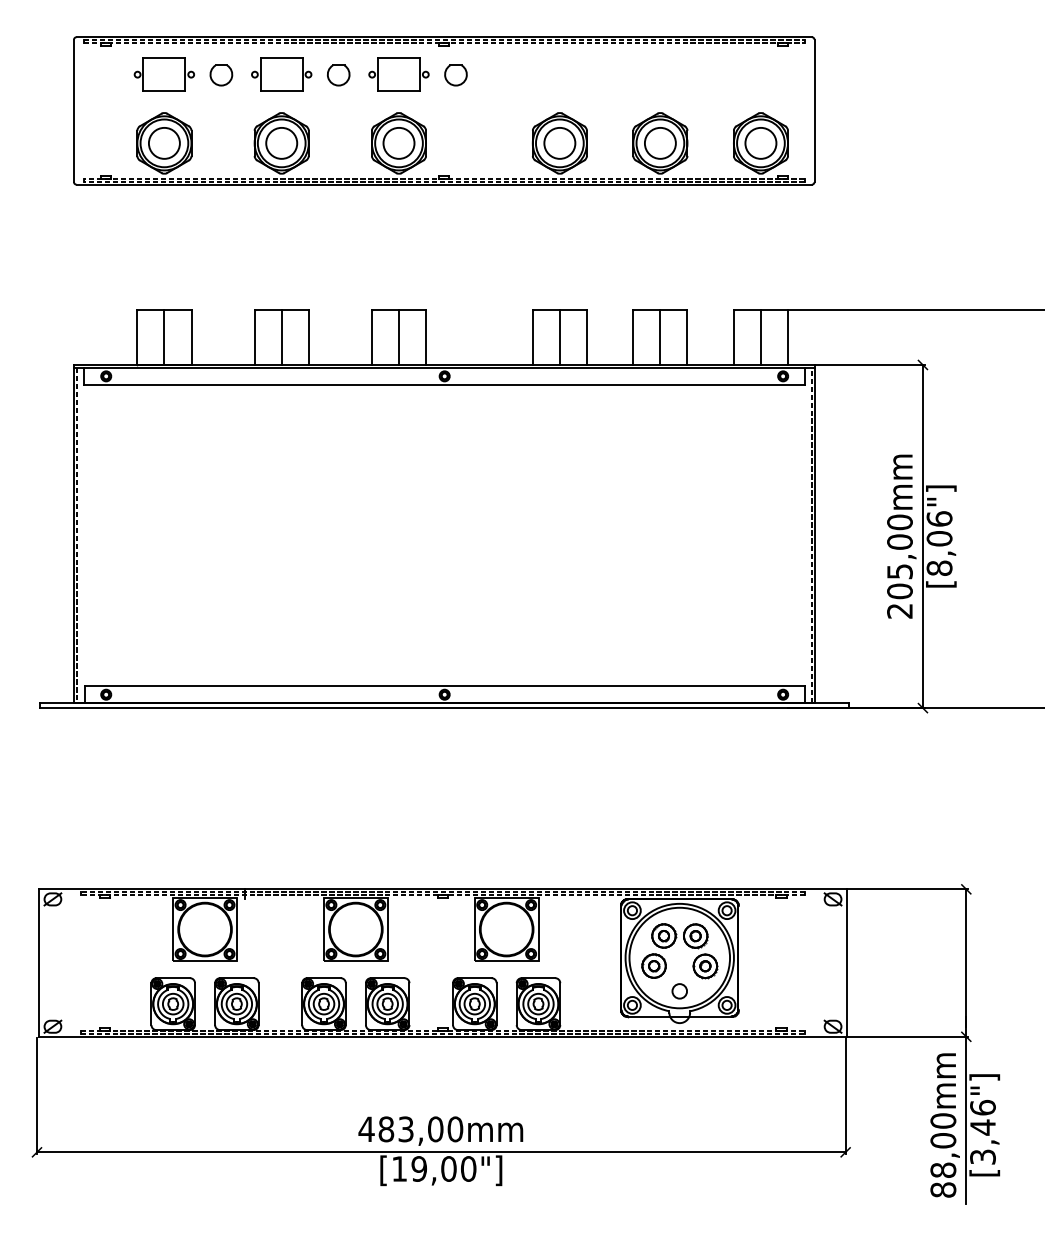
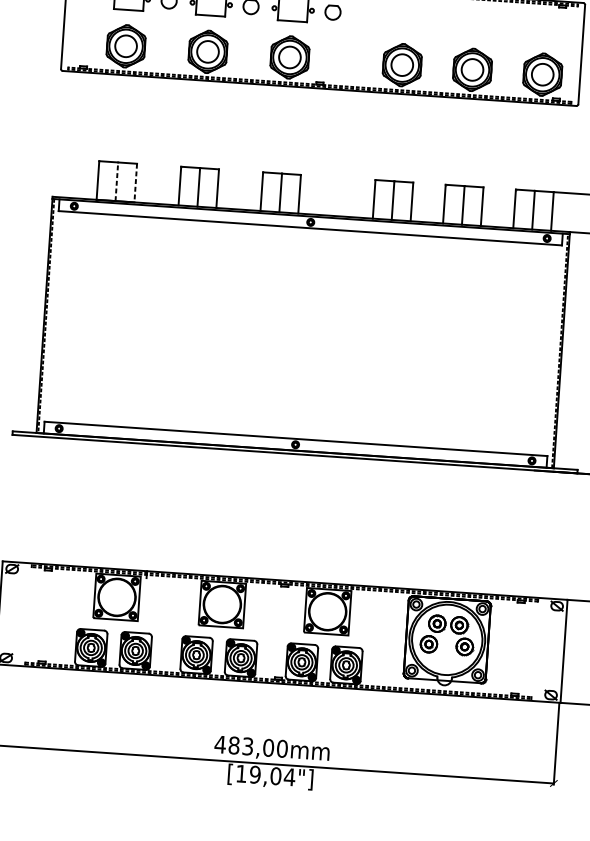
line: (164, 337) -> (116, 181), solid -> dashed
line: (191, 337) -> (135, 183), solid -> dashed
circle: (679, 991) -> (445, 663), removed
text: (468, 1168) -> (289, 776), [19,00"] -> [19,04"]

